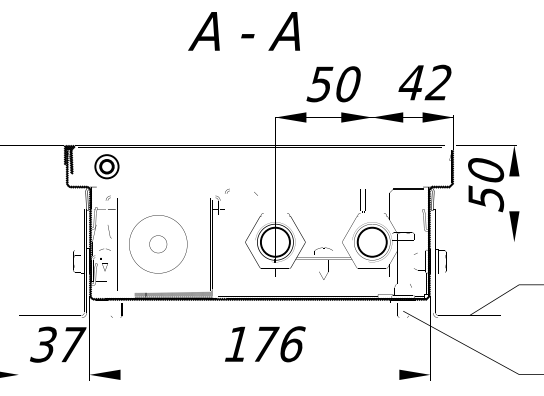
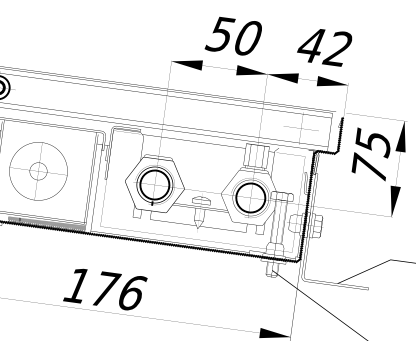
text: (486, 185) -> (371, 157), 50 -> 75
line: (407, 189) -> (292, 150), removed
text: (265, 344) -> (105, 289), moved

